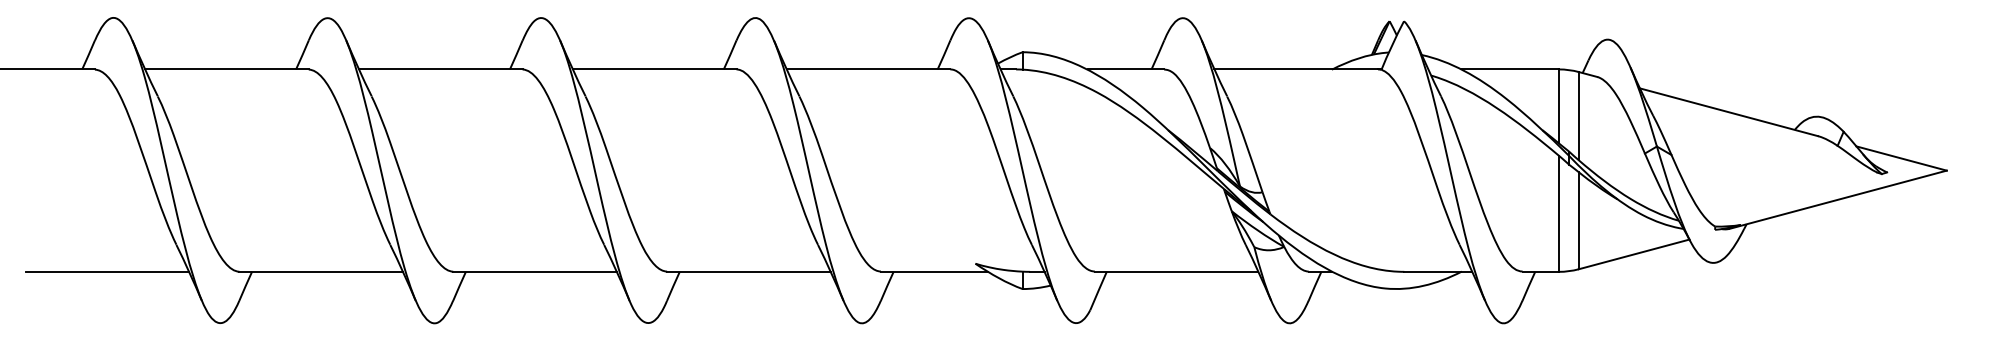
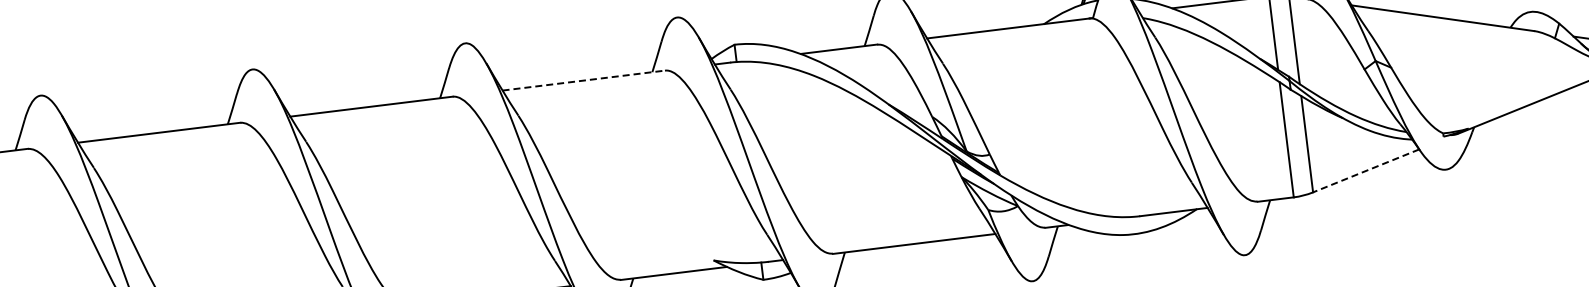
line: (868, 69) -> (583, 80), solid -> dashed
line: (1633, 254) -> (1365, 171), solid -> dashed

